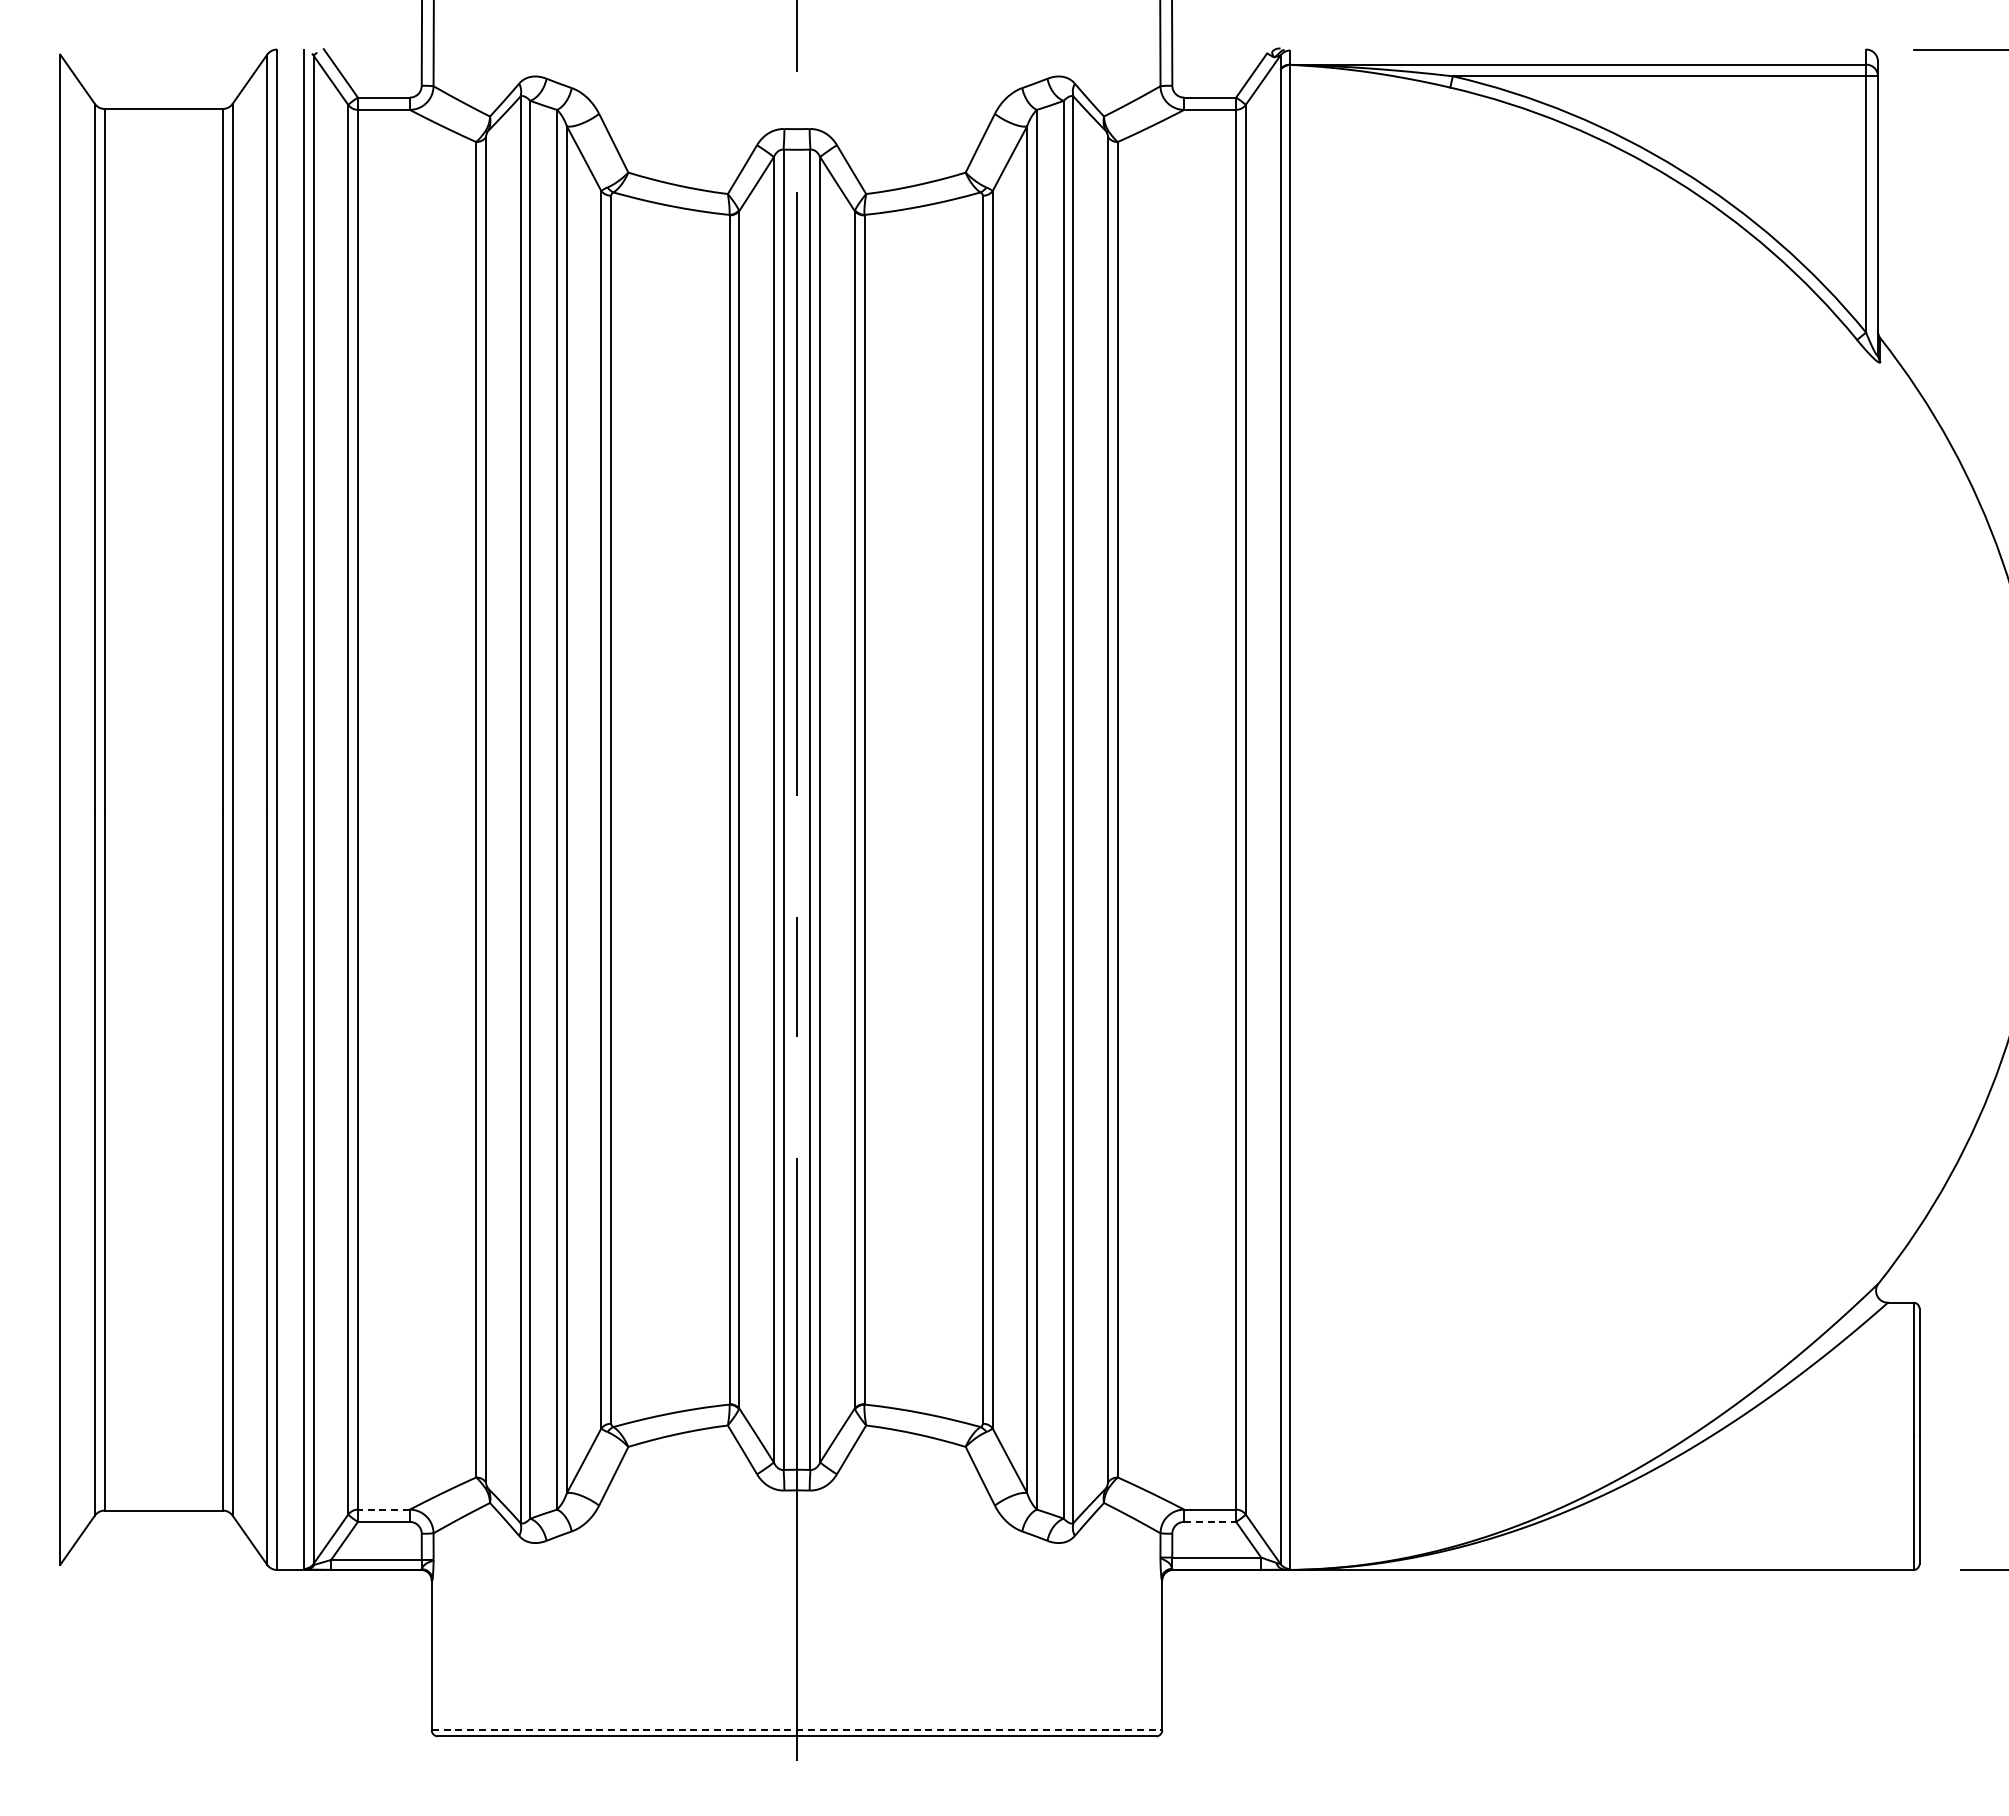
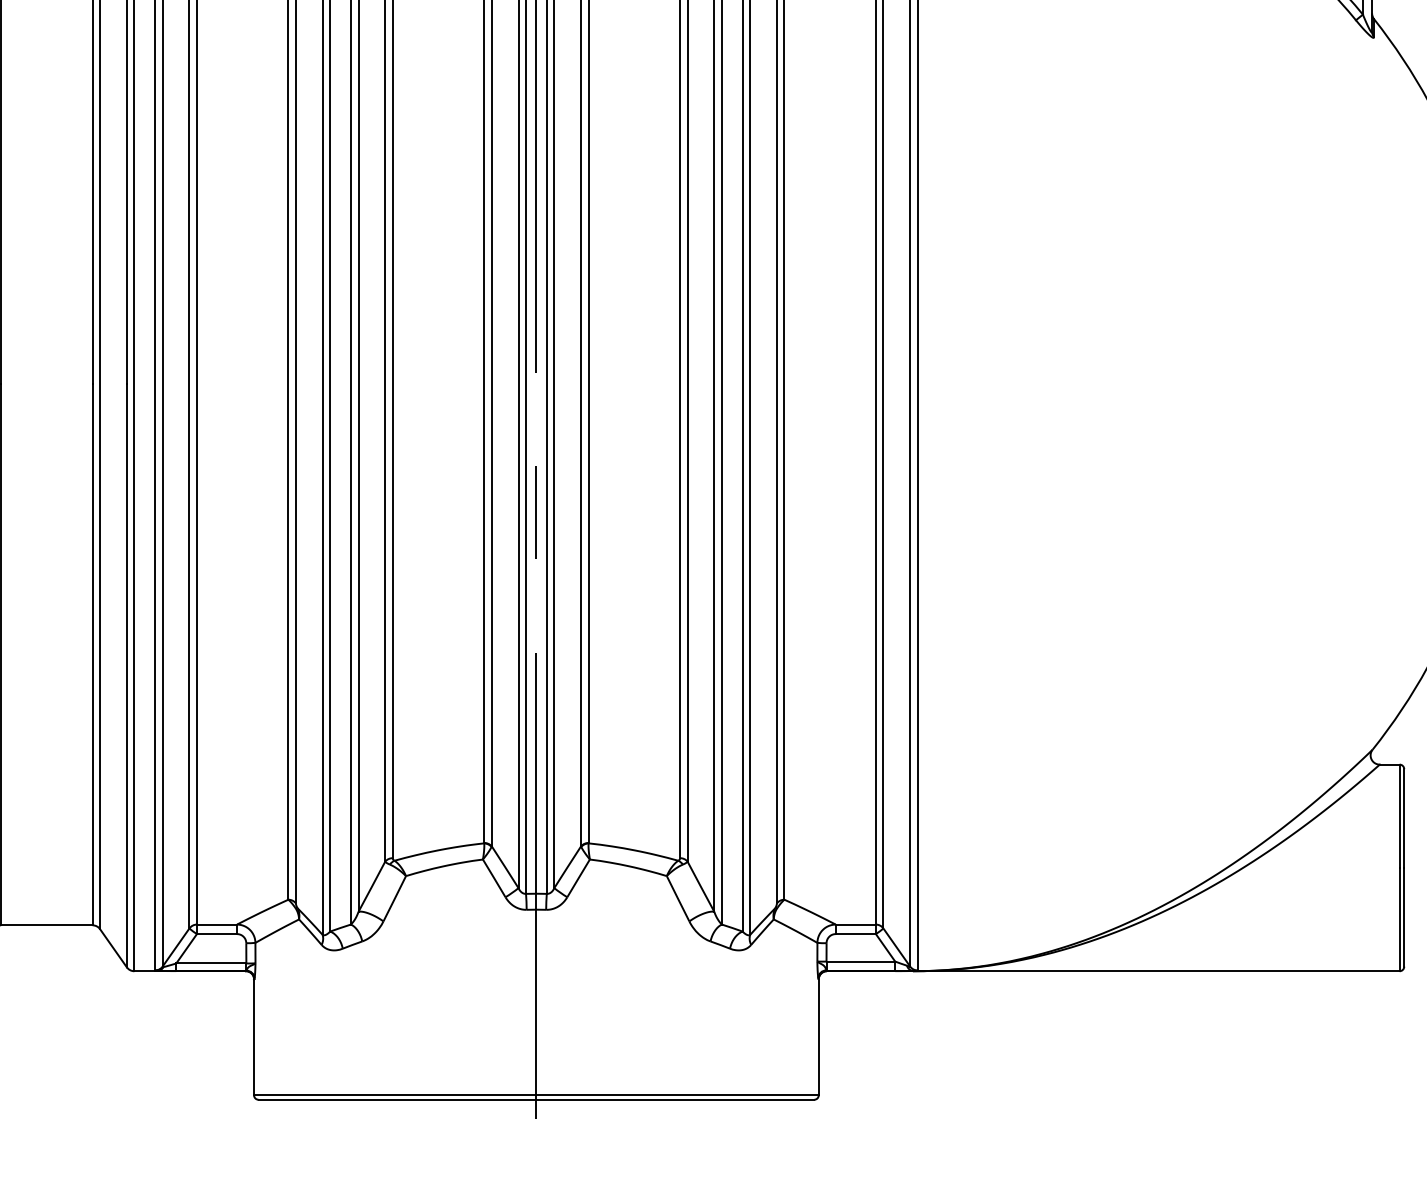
line: (383, 1509) -> (216, 924), dashed -> solid
line: (1210, 1521) -> (856, 933), dashed -> solid
line: (797, 1730) -> (536, 1095), dashed -> solid

